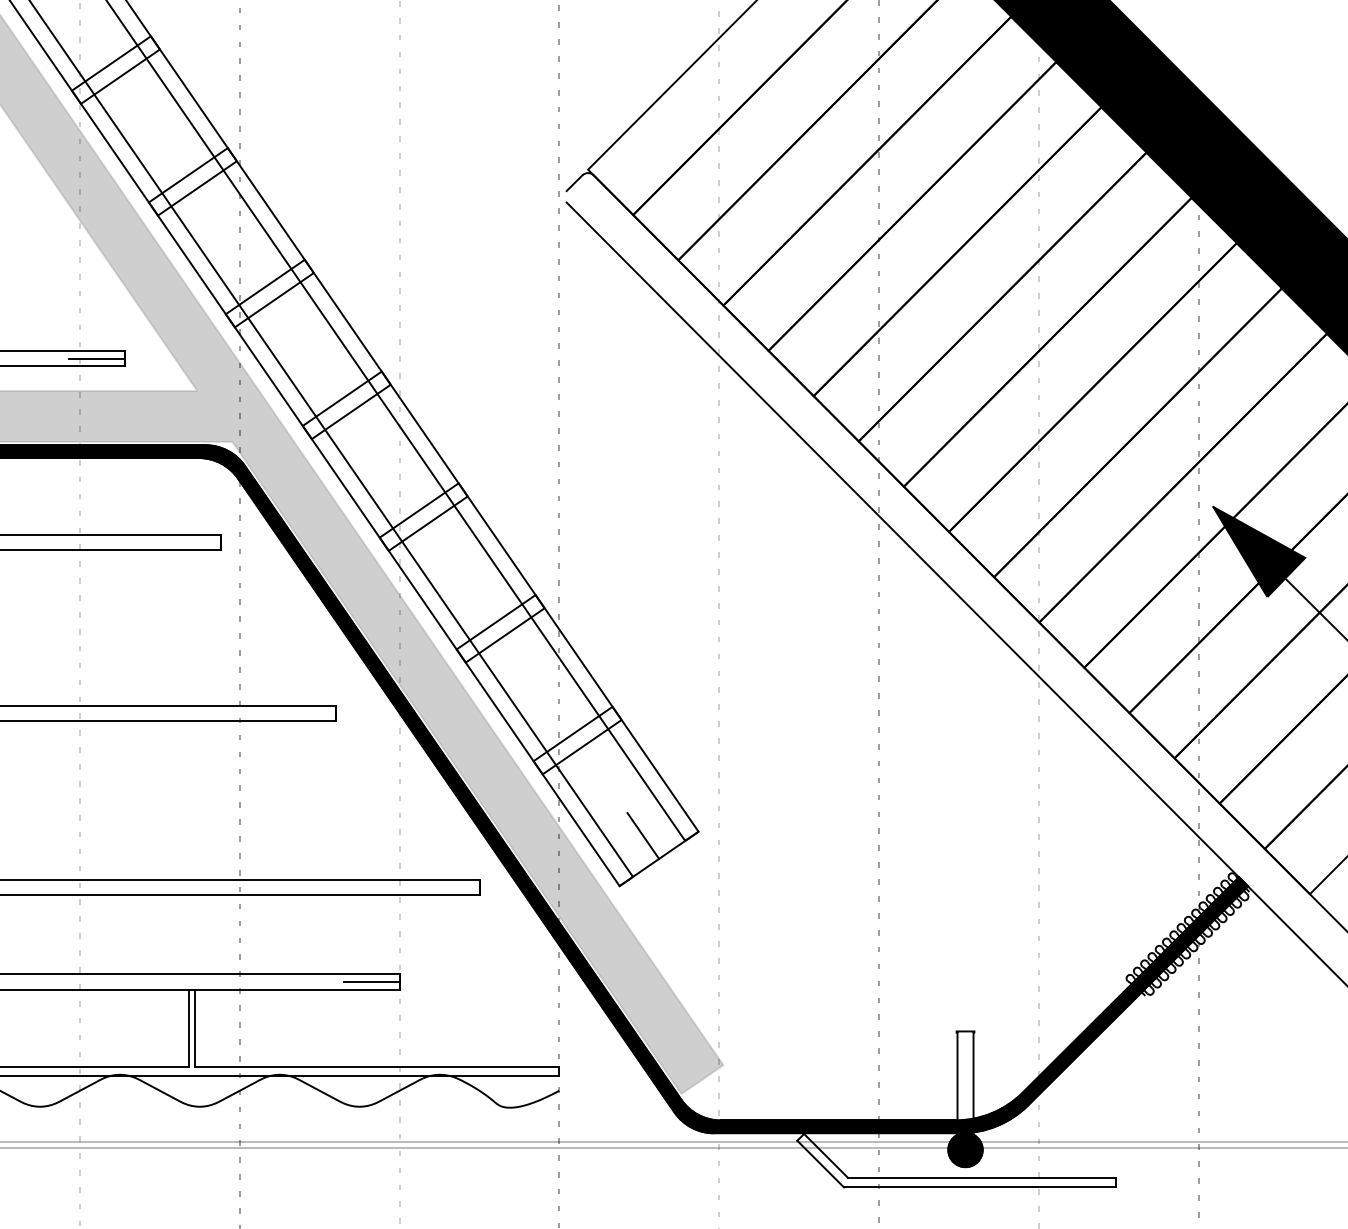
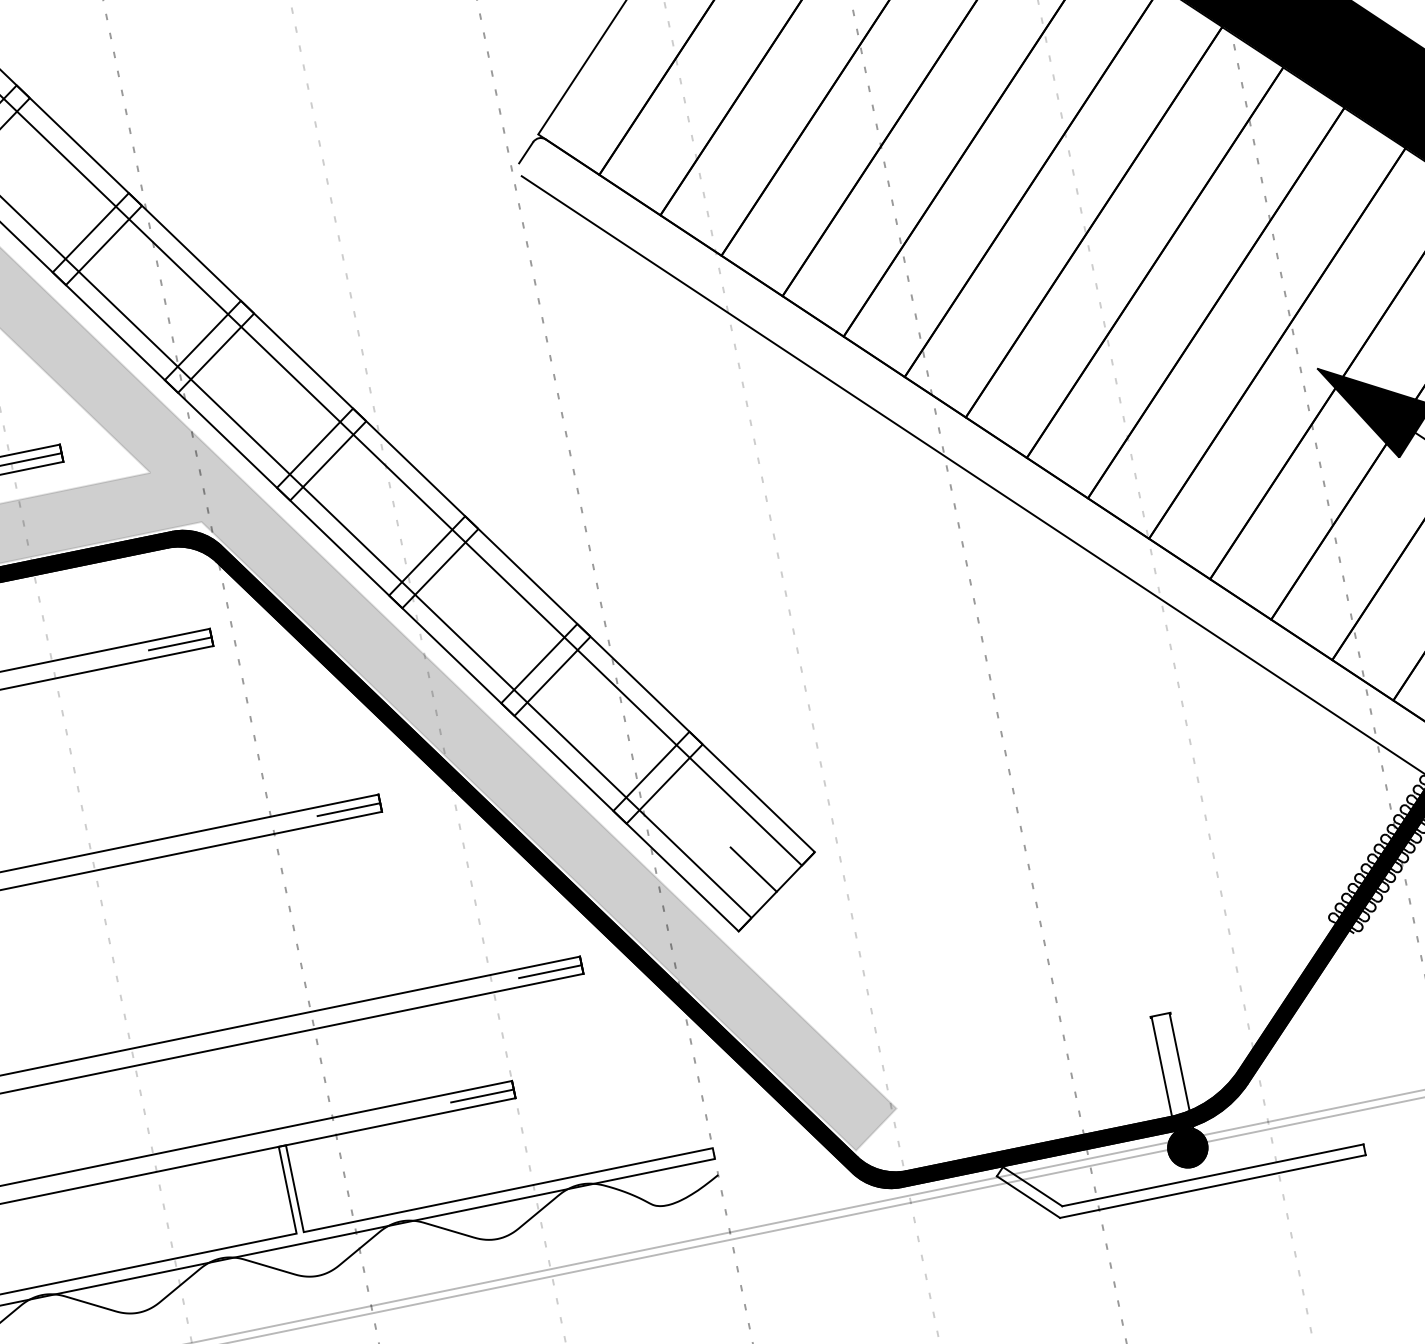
line: (192, 542) -> (180, 644), added
line: (307, 713) -> (348, 809), added
line: (451, 887) -> (550, 971), added

